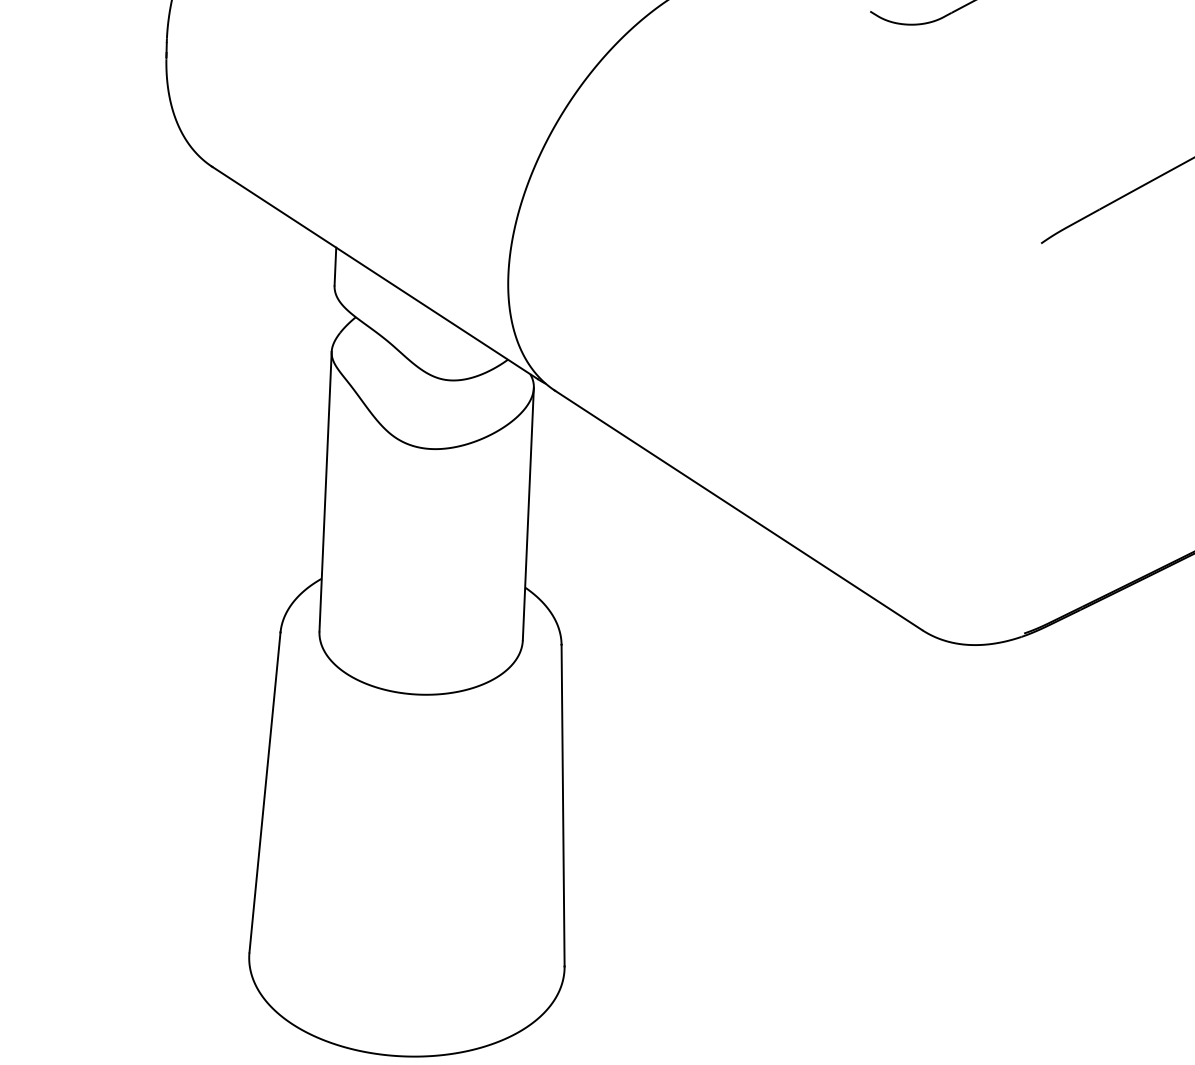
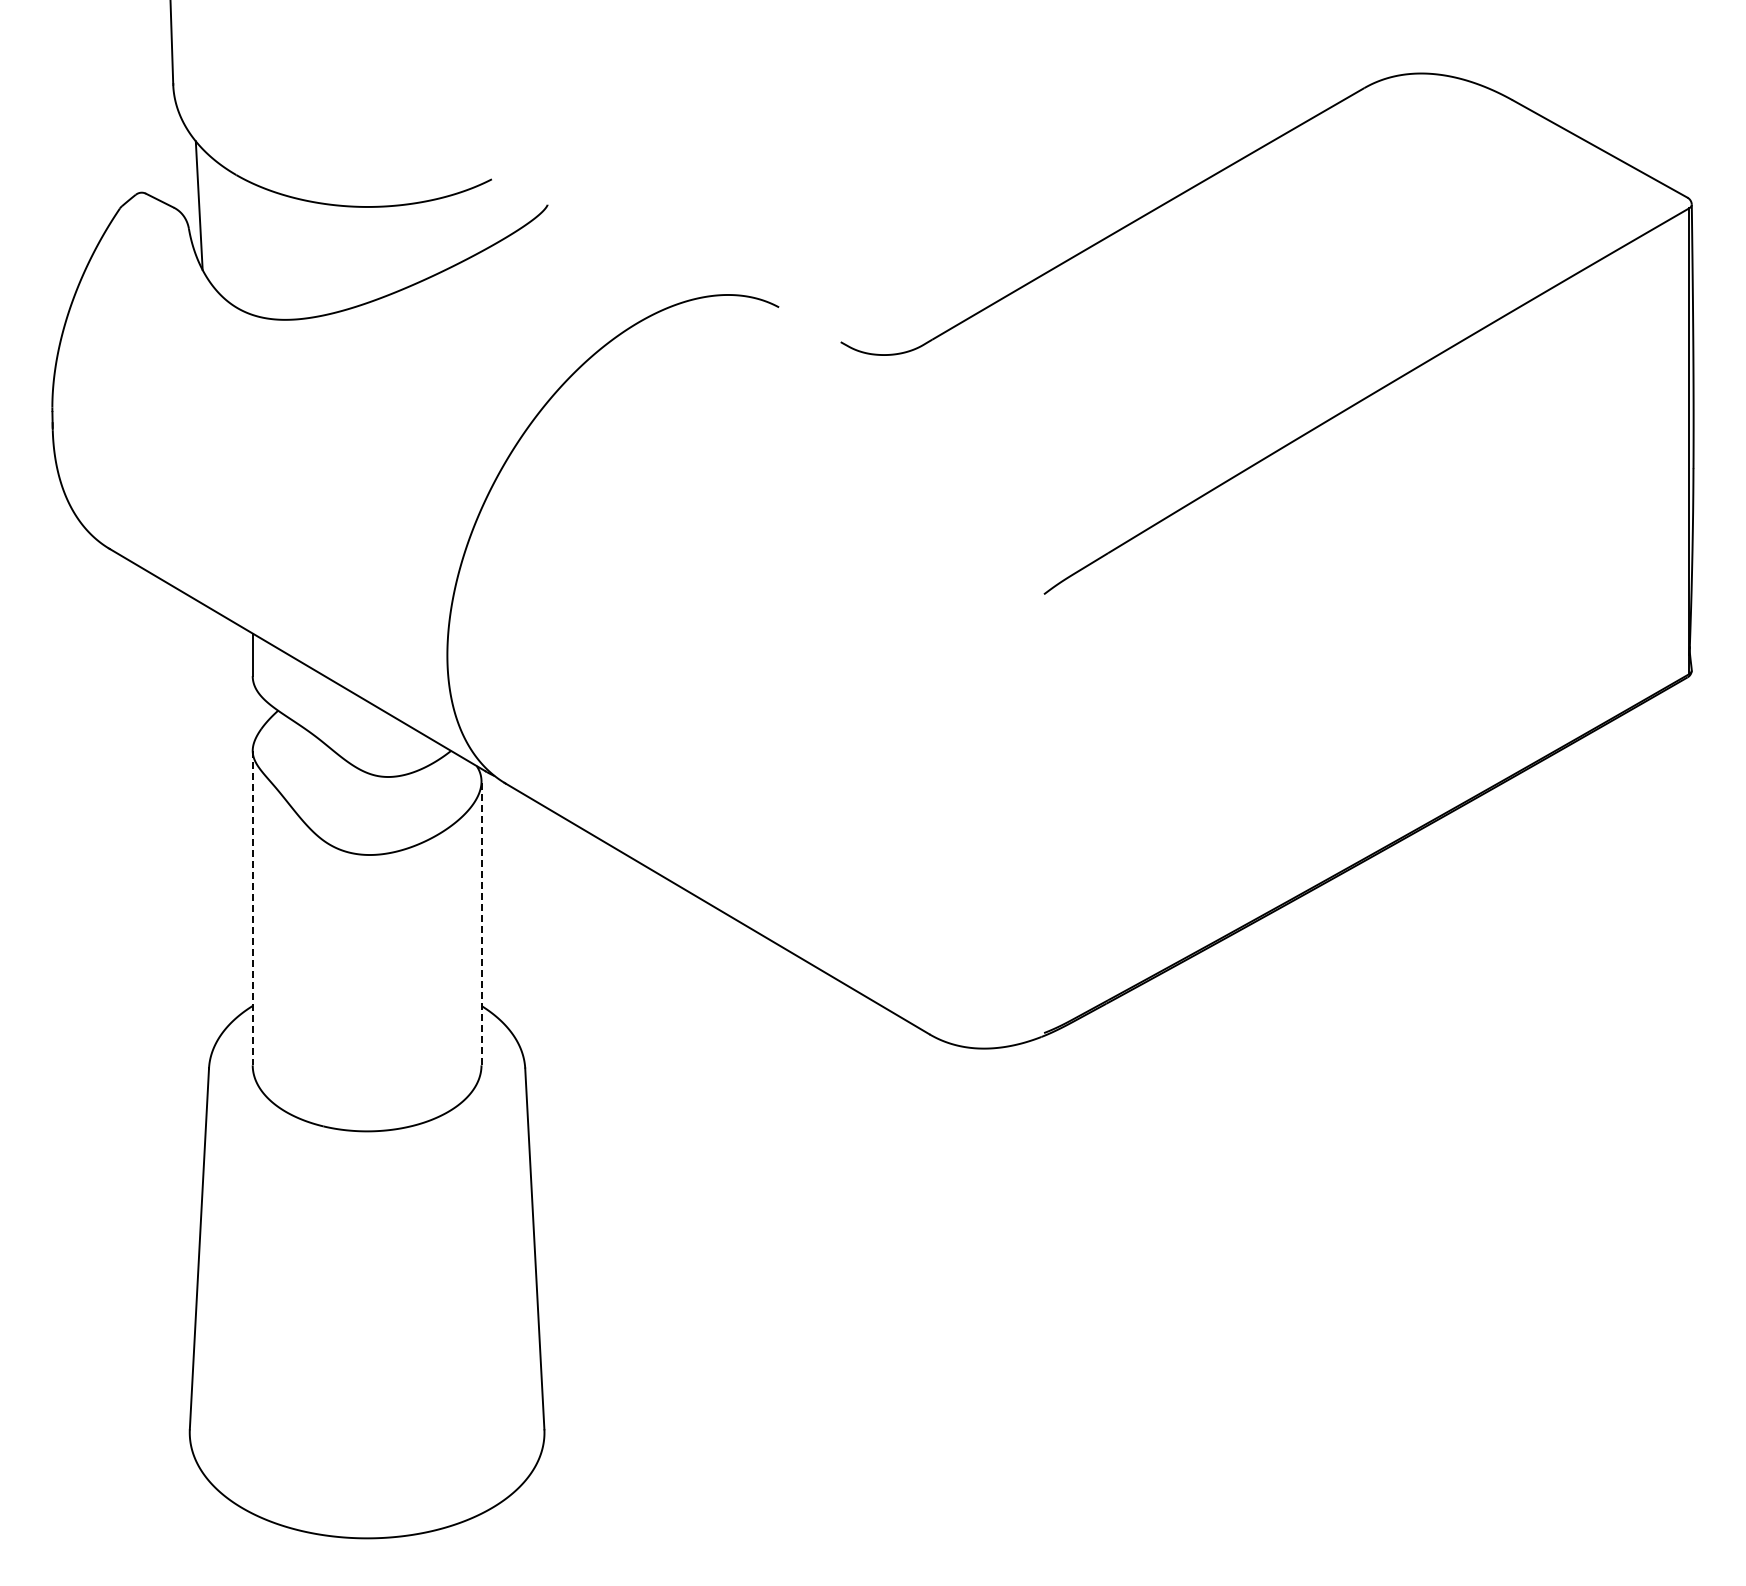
line: (325, 492) -> (252, 908), solid -> dashed
line: (528, 514) -> (481, 923), solid -> dashed

